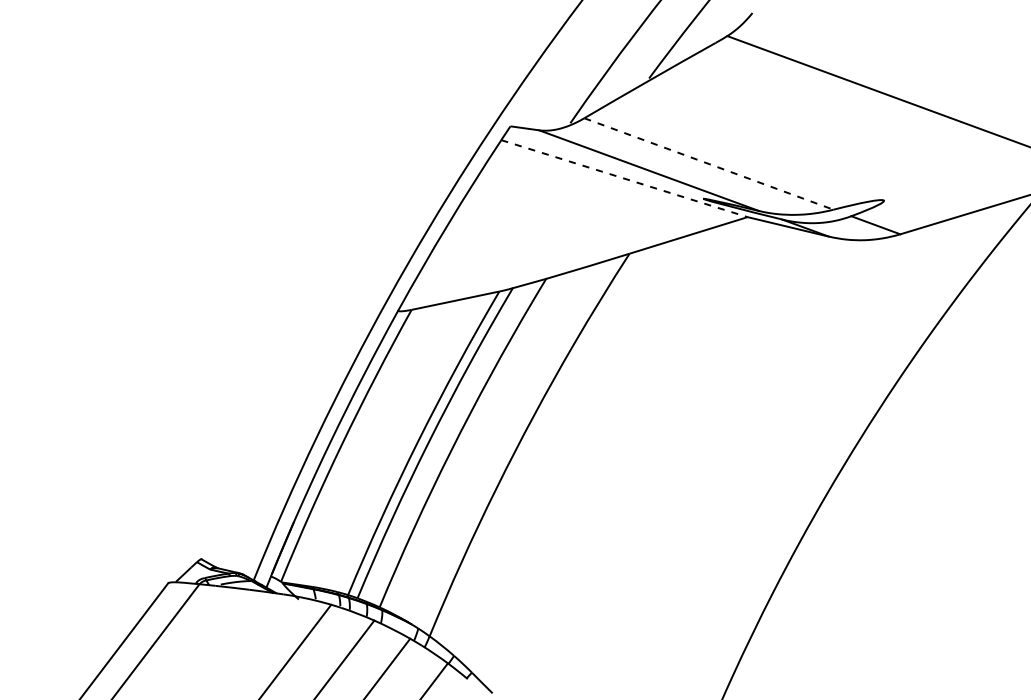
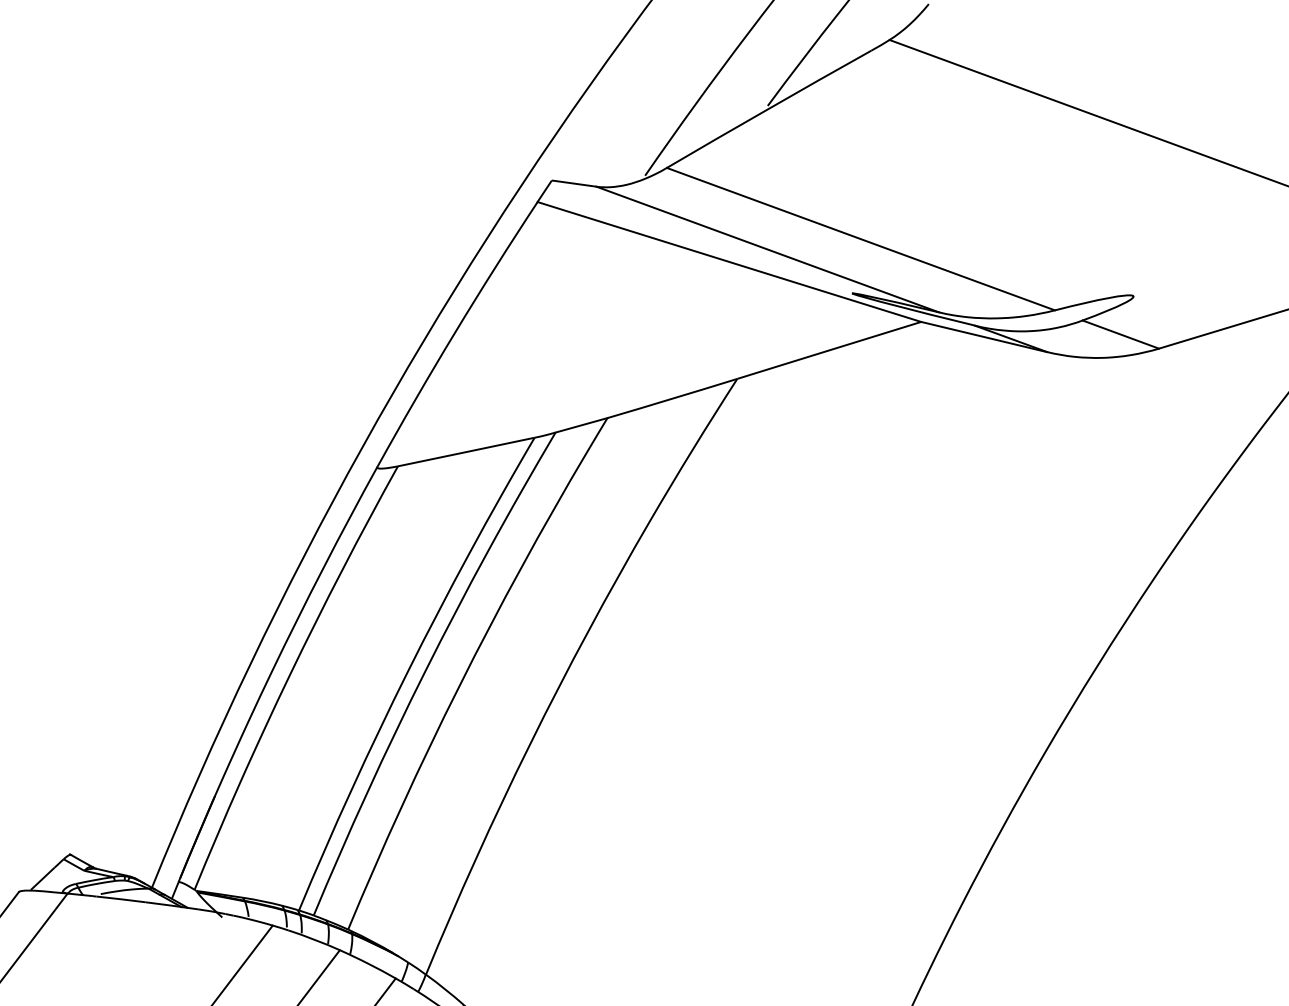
line: (708, 163) -> (860, 238), dashed -> solid
line: (624, 178) -> (729, 261), dashed -> solid

